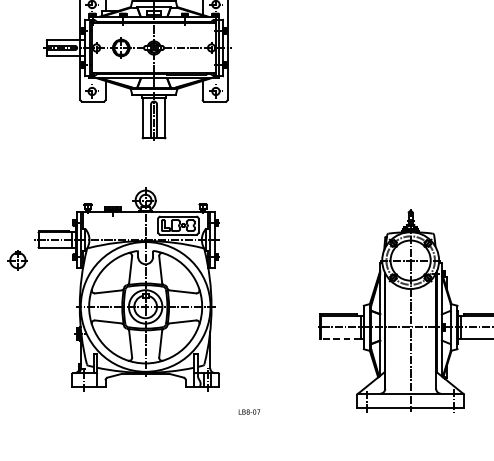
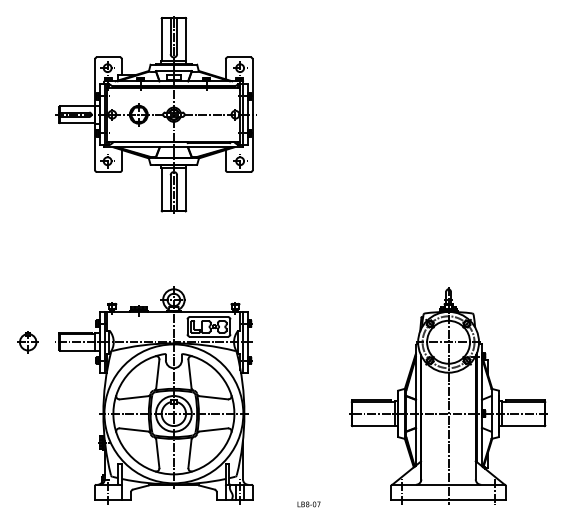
part: (127, 289) -> (154, 395), moved
line: (340, 339) -> (373, 426), dashed -> solid
text: (248, 412) -> (308, 504), moved

